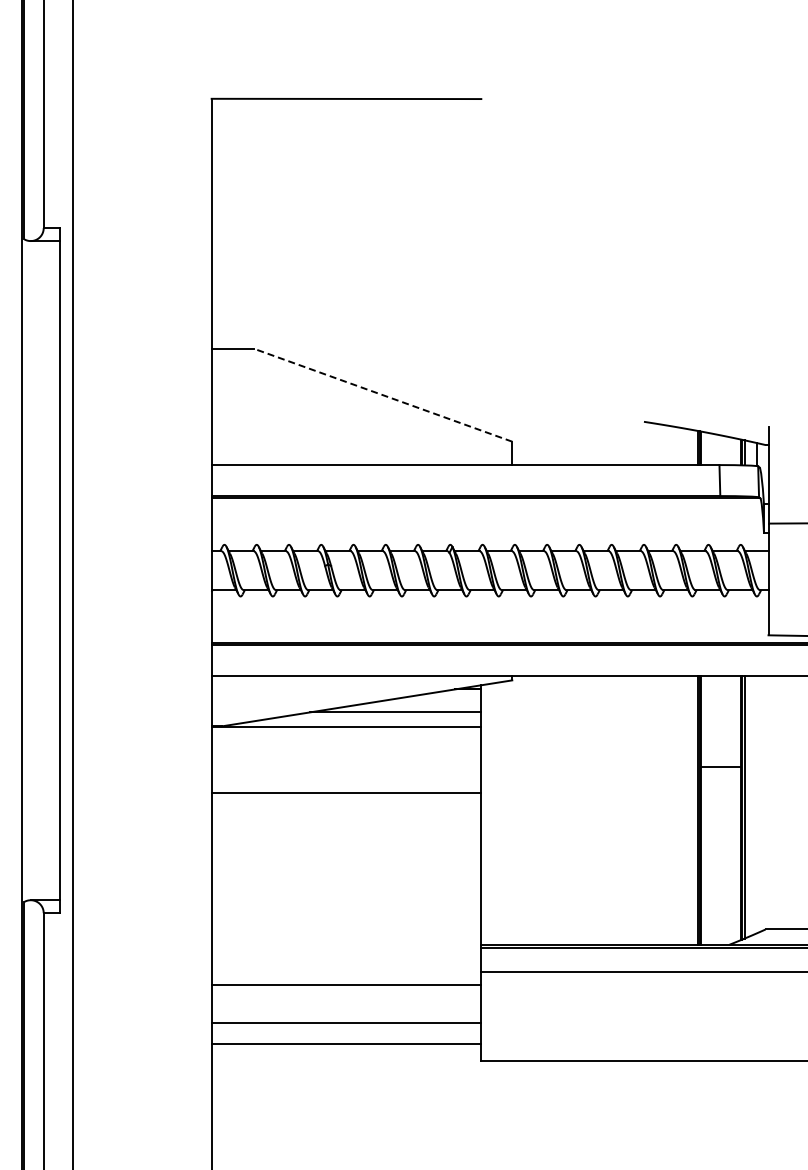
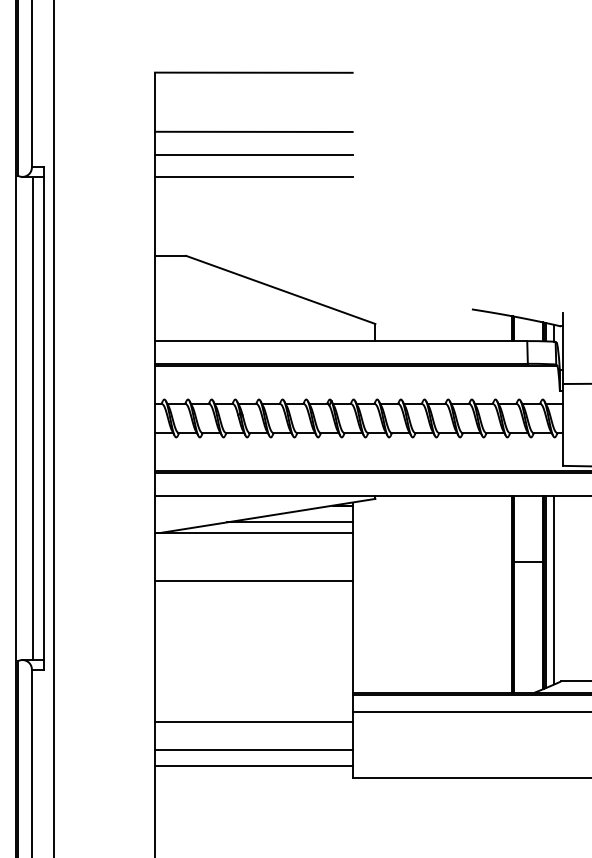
line: (346, 179) -> (253, 131), added
line: (346, 211) -> (253, 155), added
line: (346, 241) -> (253, 177), added
line: (382, 395) -> (280, 290), dashed -> solid
line: (45, 570) -> (33, 418), added
line: (756, 804) -> (554, 589), added

